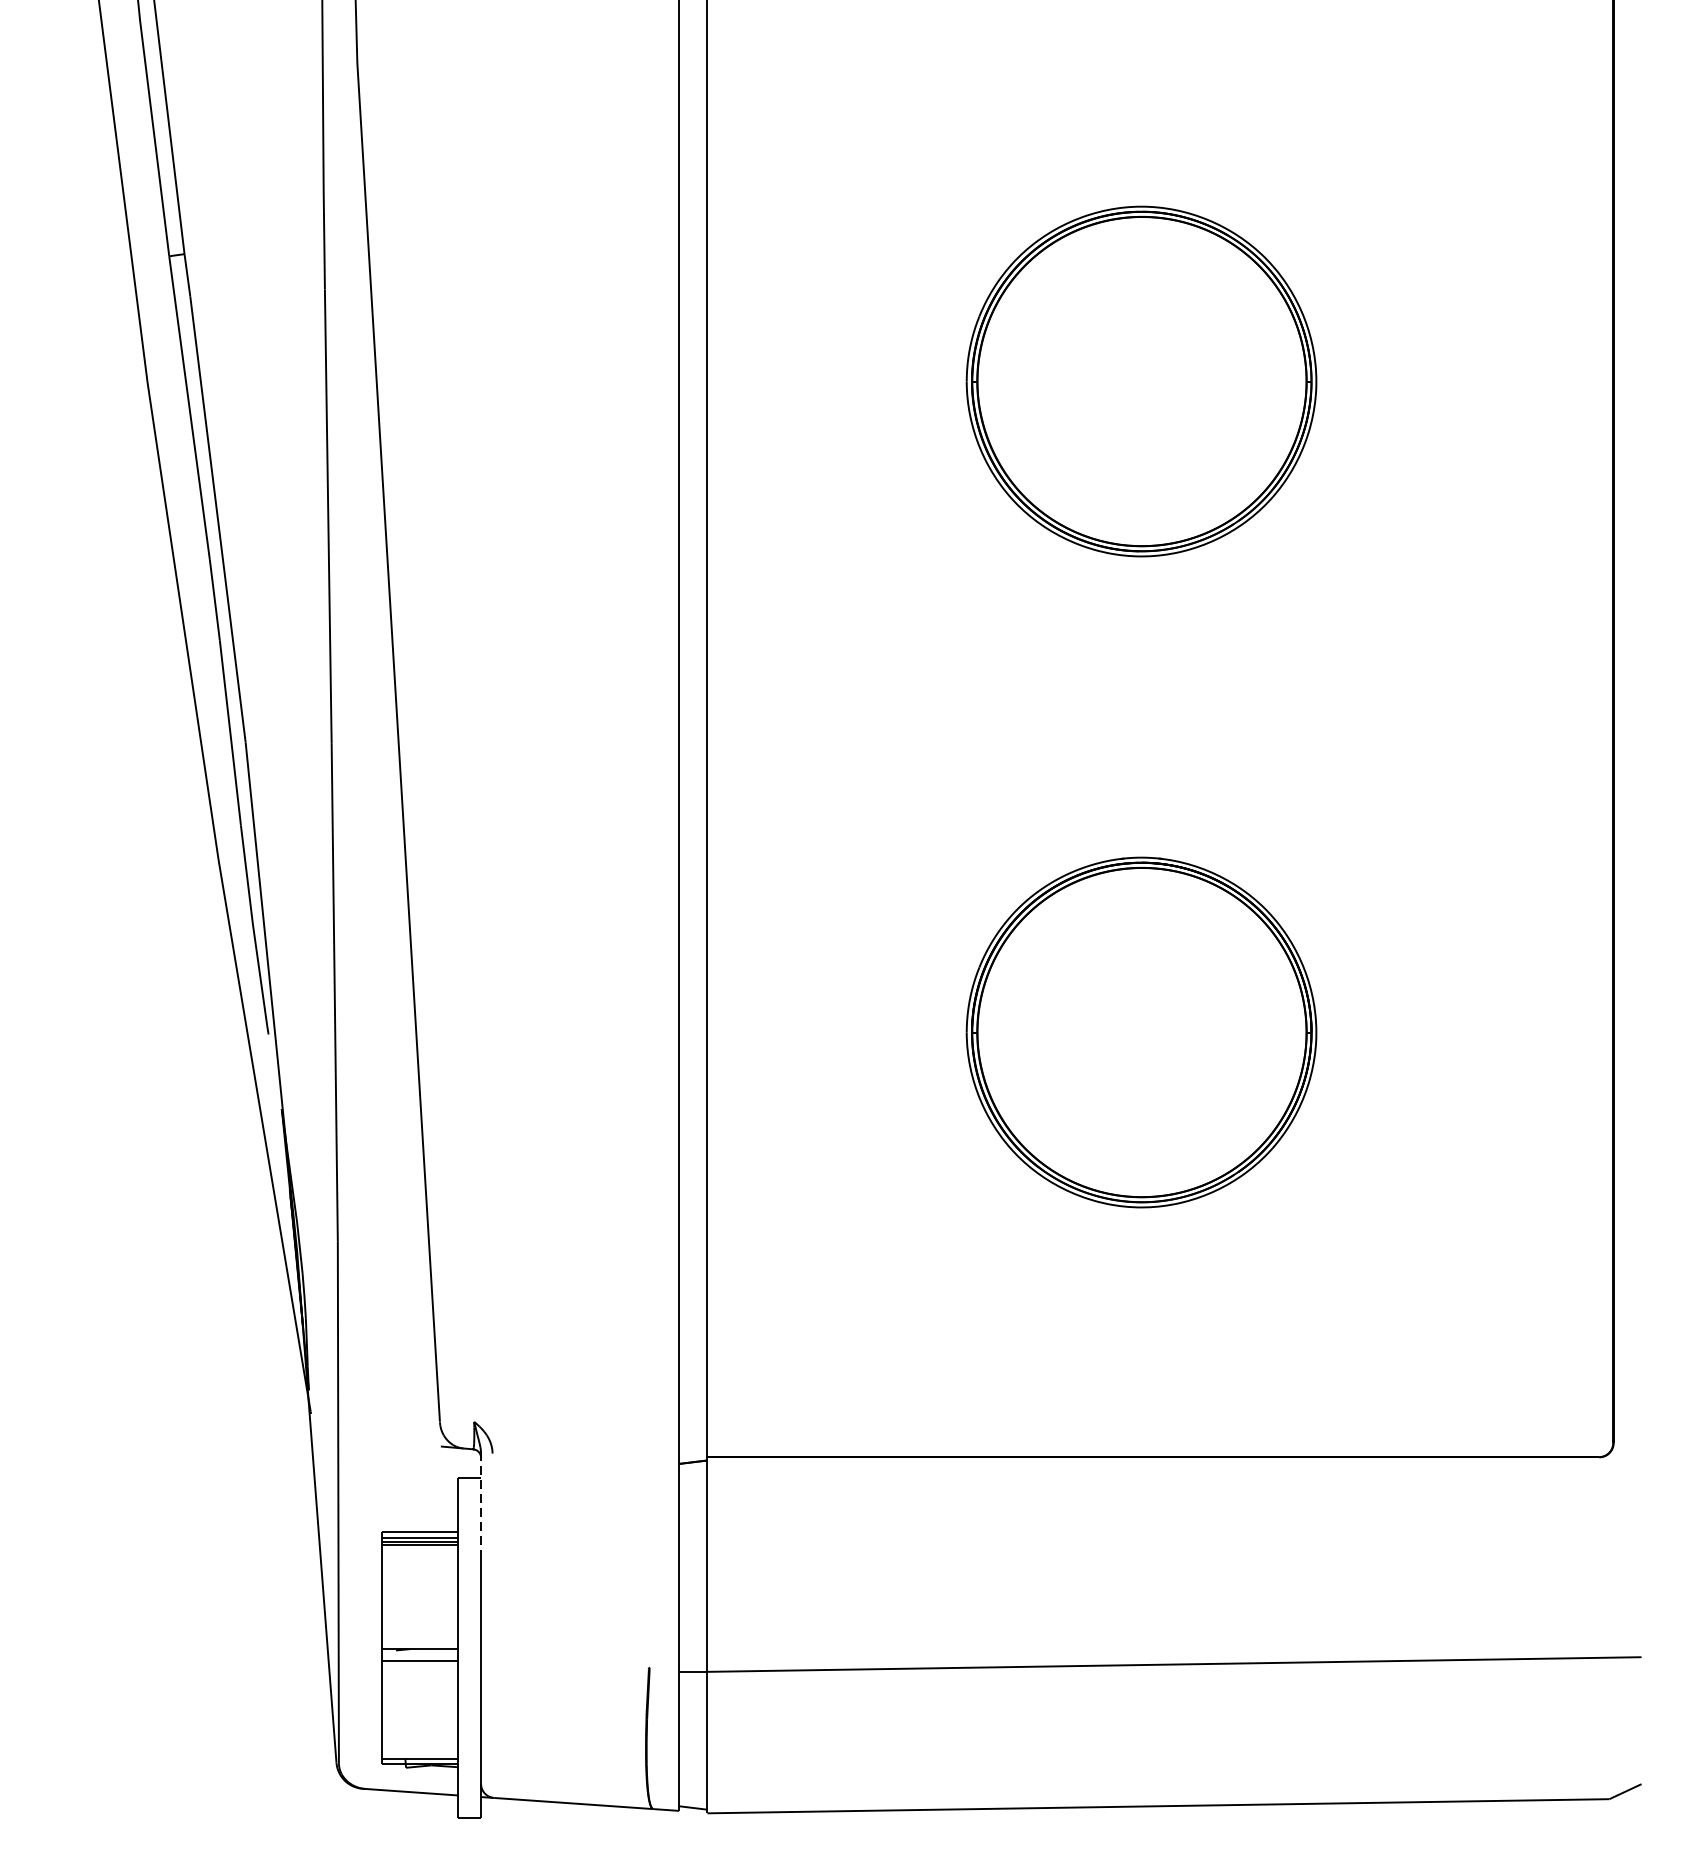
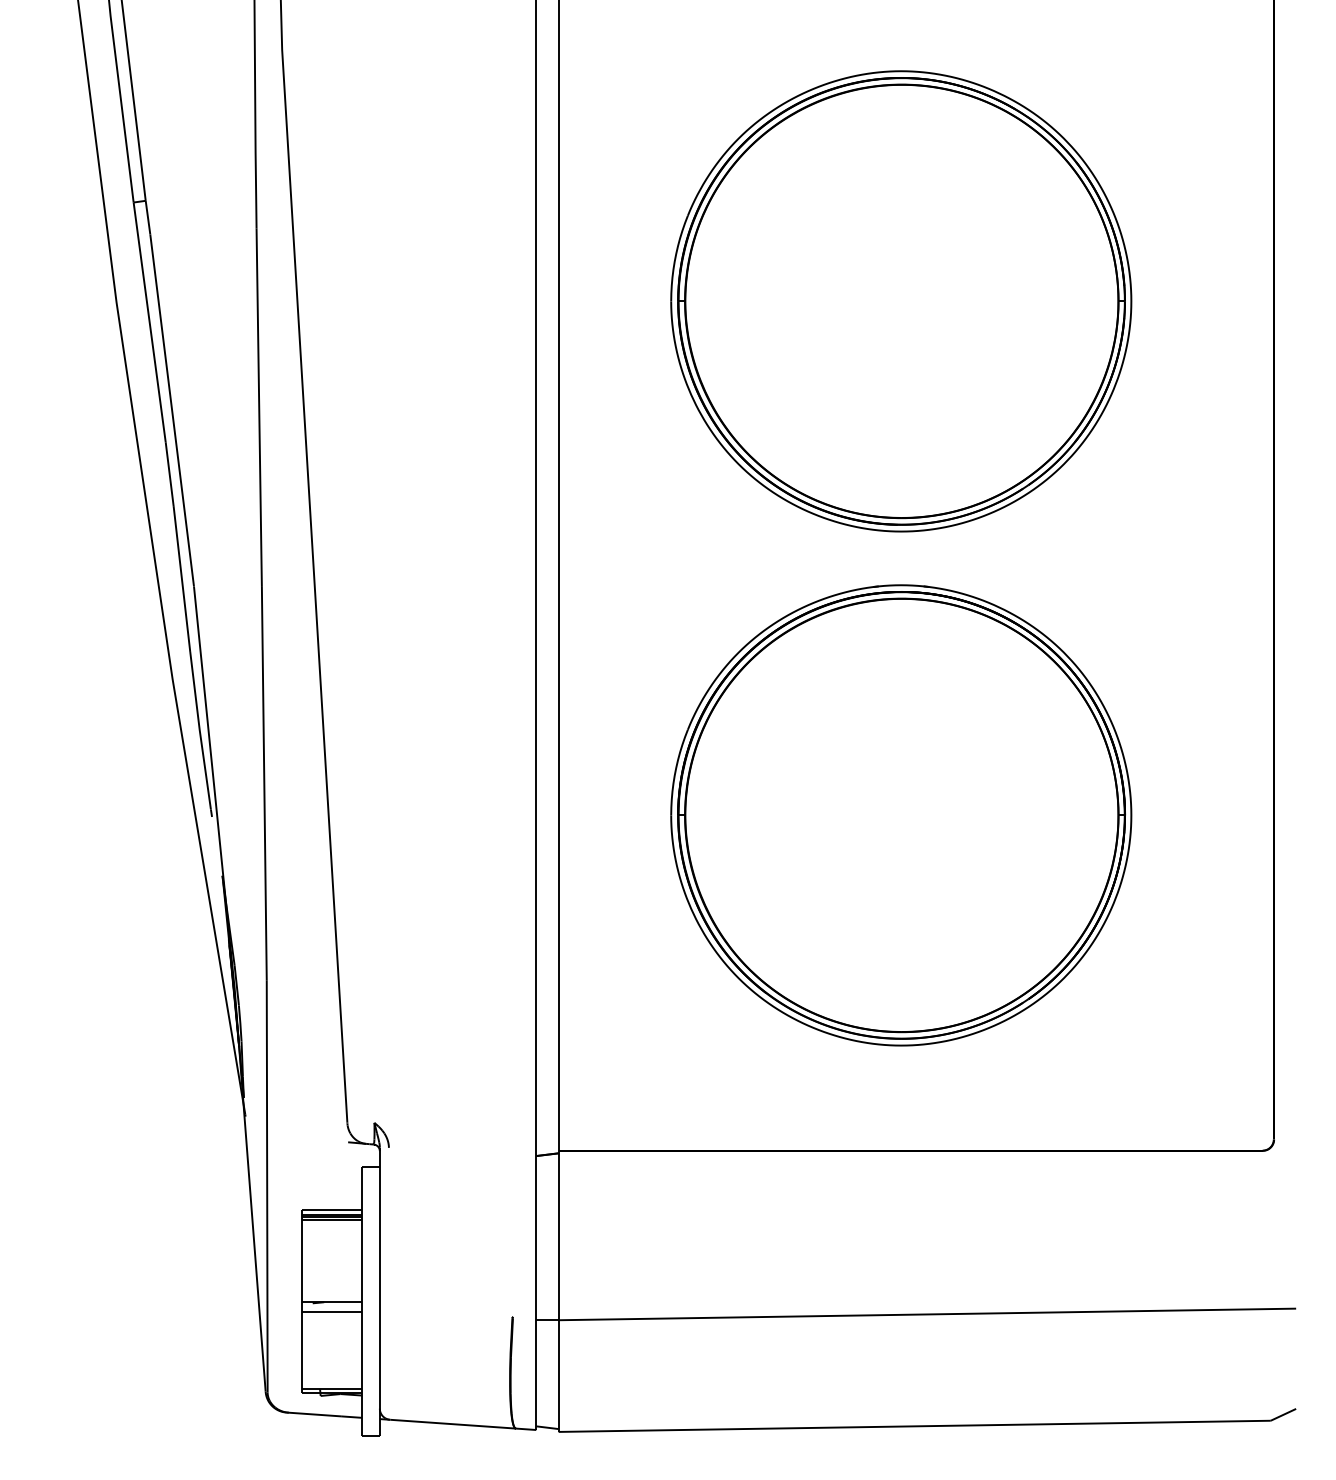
part: (1141, 381) -> (901, 301), size x1.67
part: (1141, 1032) -> (901, 815), size x1.67
line: (480, 1506) -> (379, 1189), dashed -> solid

